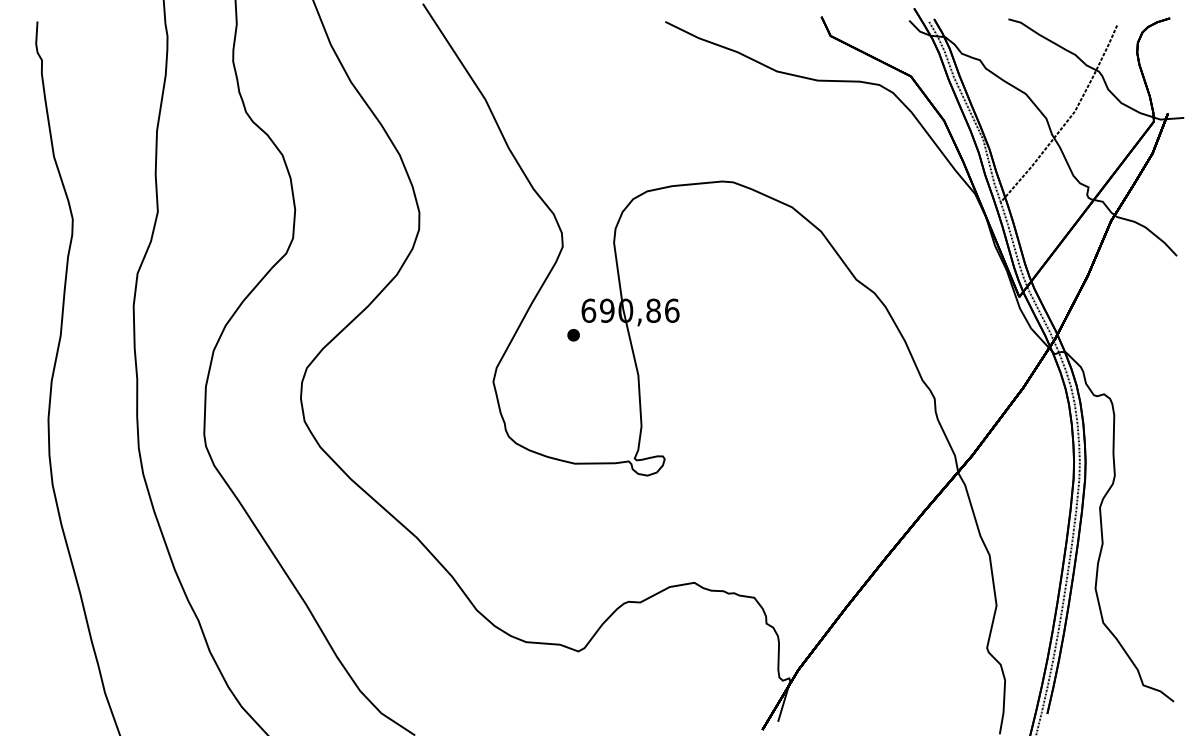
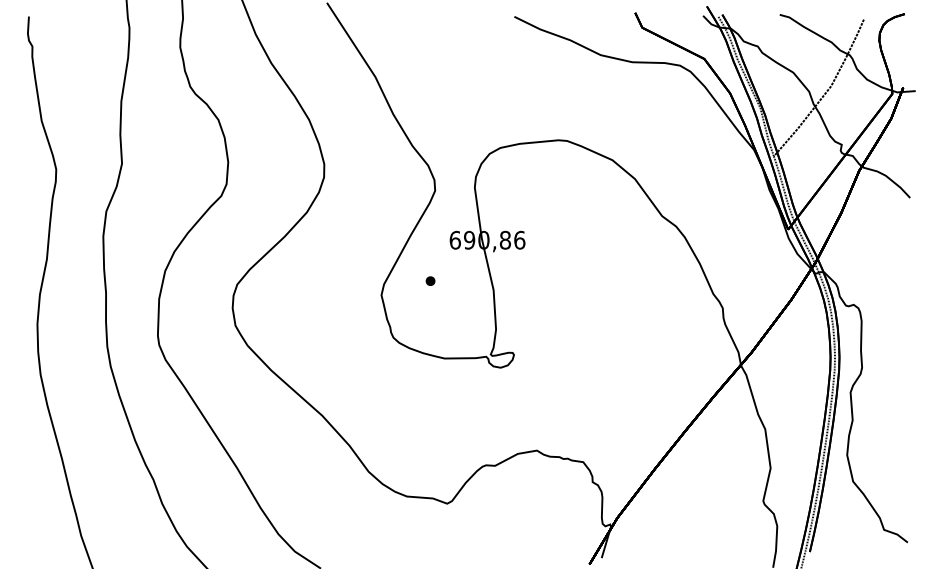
part: (573, 334) -> (430, 280), moved

